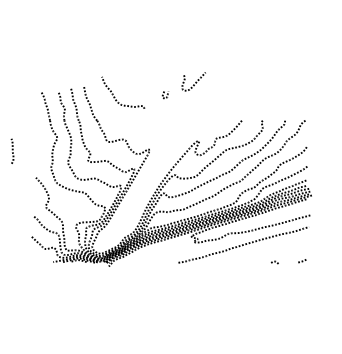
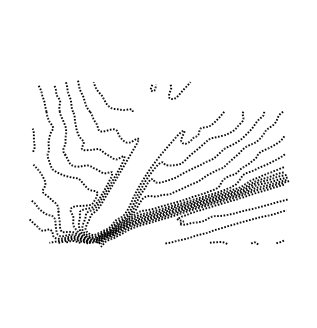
curve: (194, 82) -> (180, 91), moved
curve: (114, 96) -> (105, 100), moved
curve: (12, 150) -> (33, 139), moved
curve: (234, 261) -> (217, 242), added

